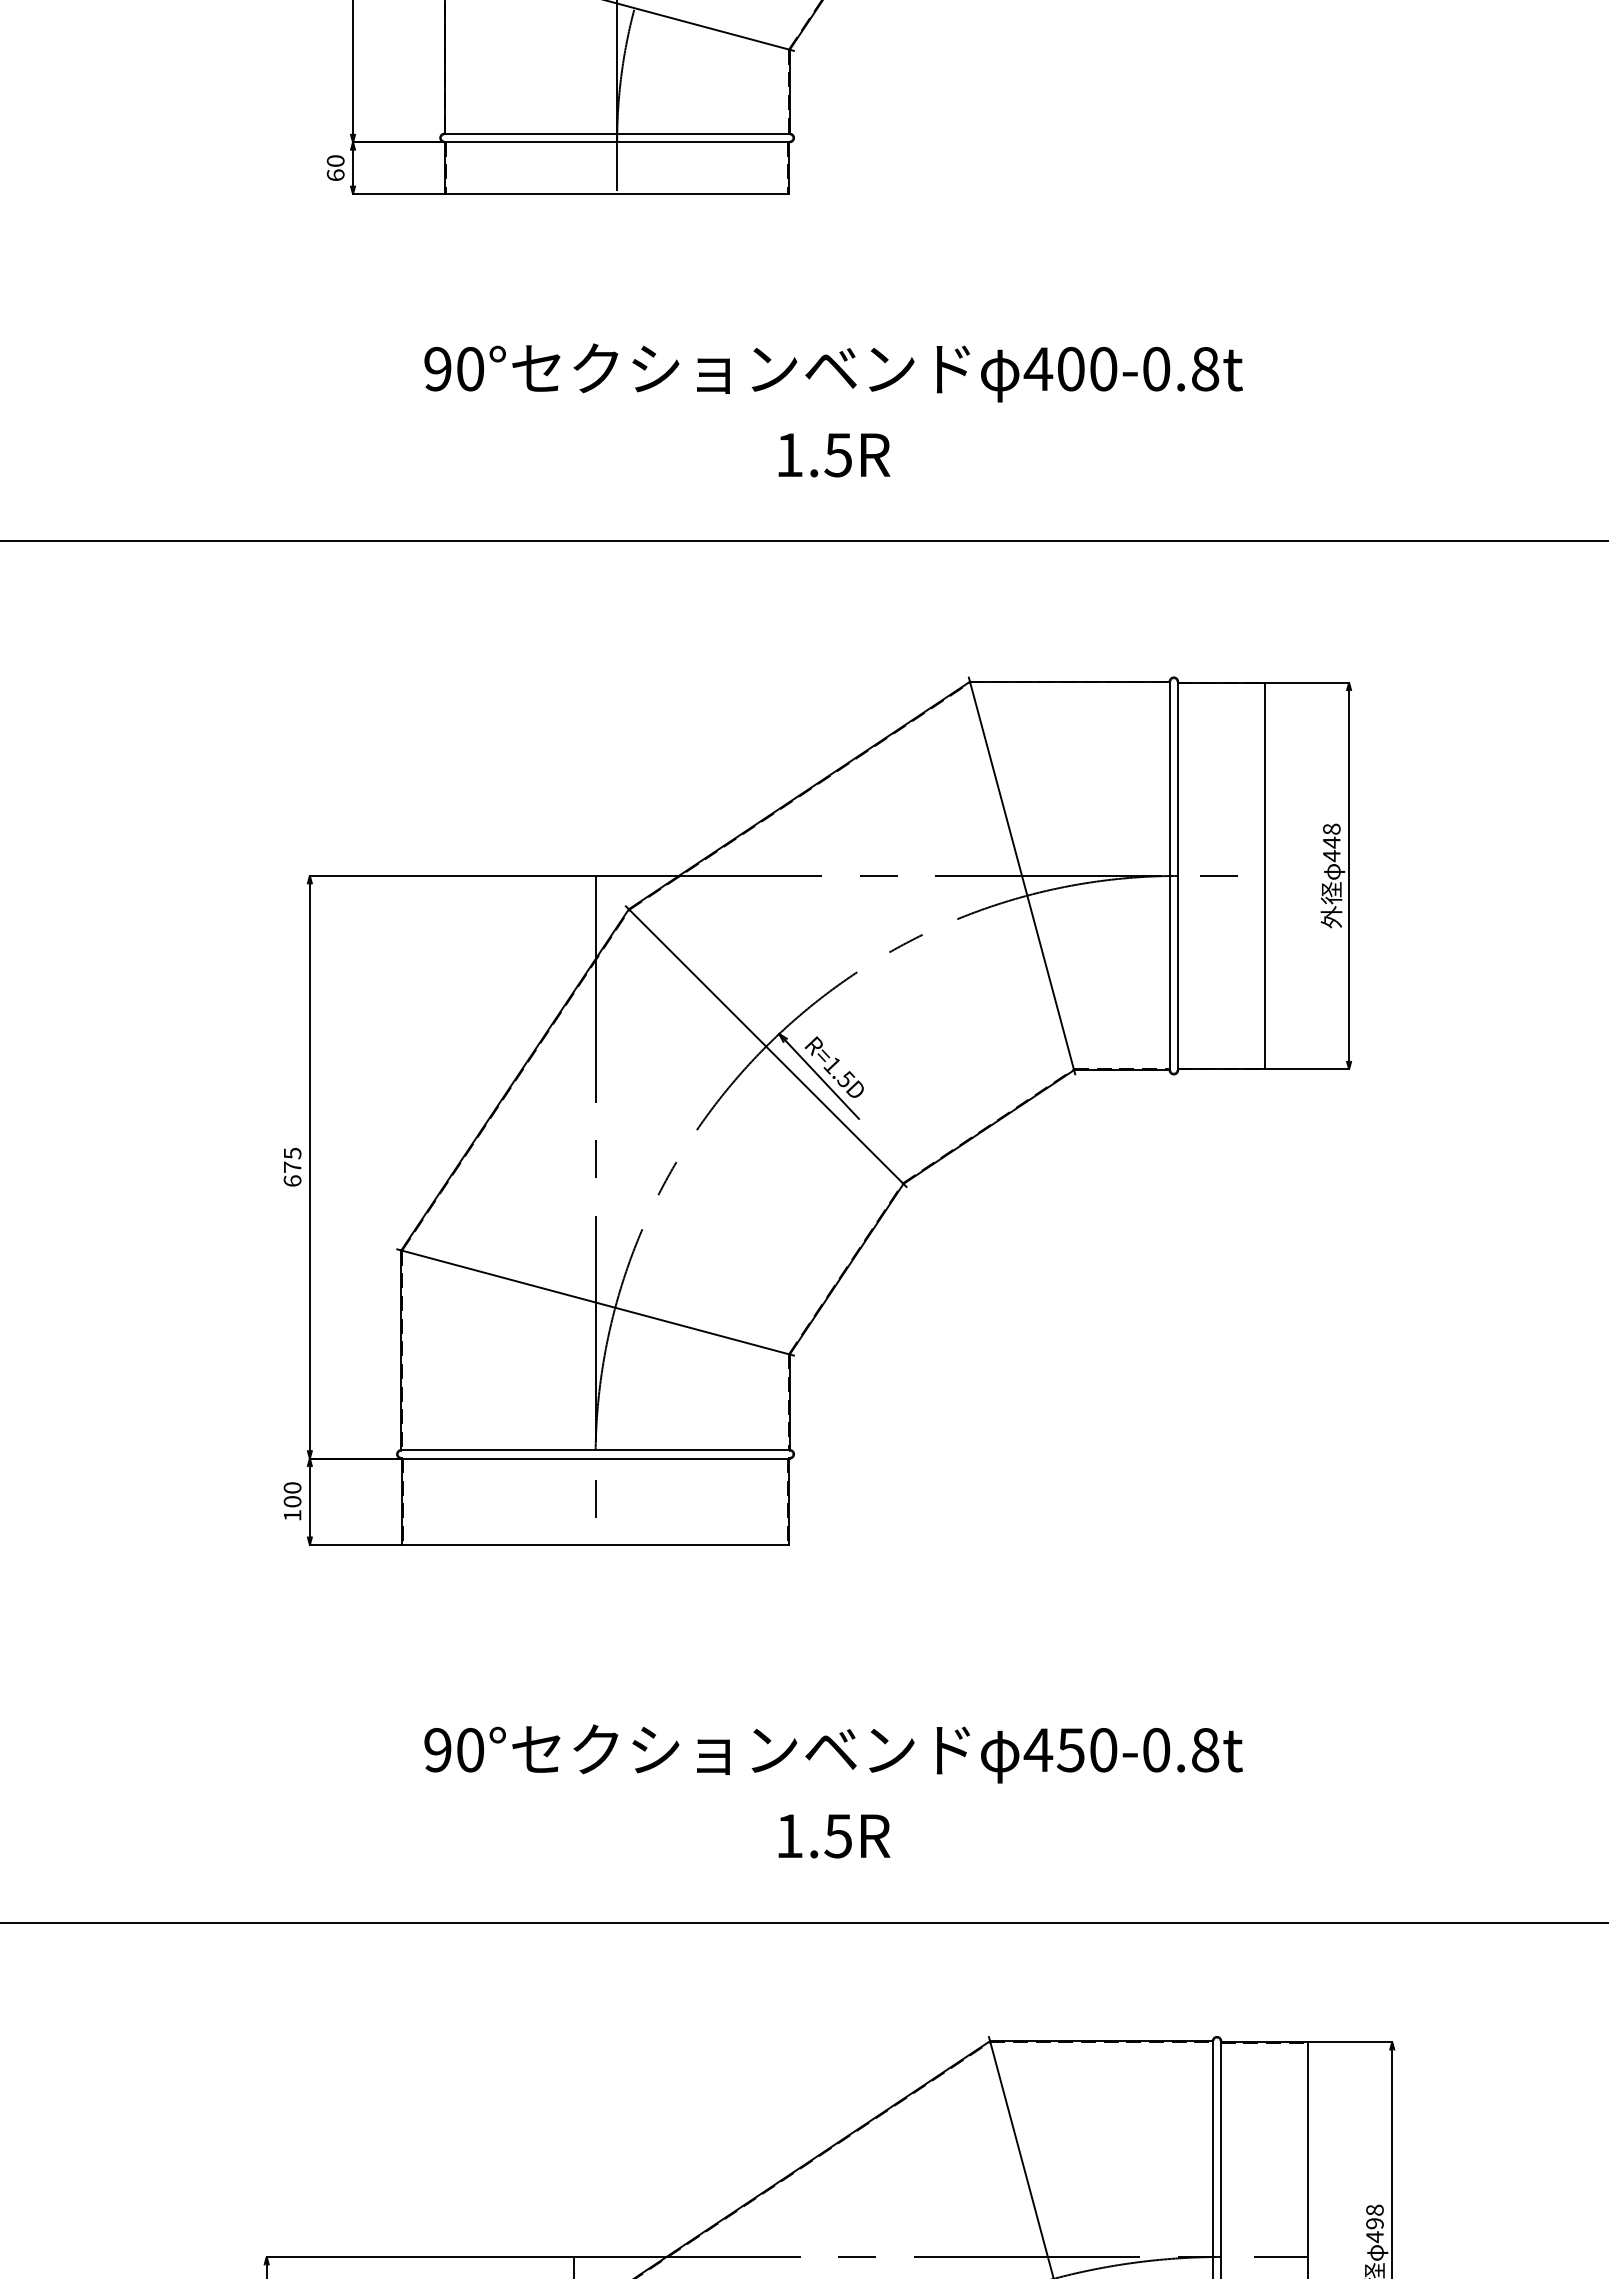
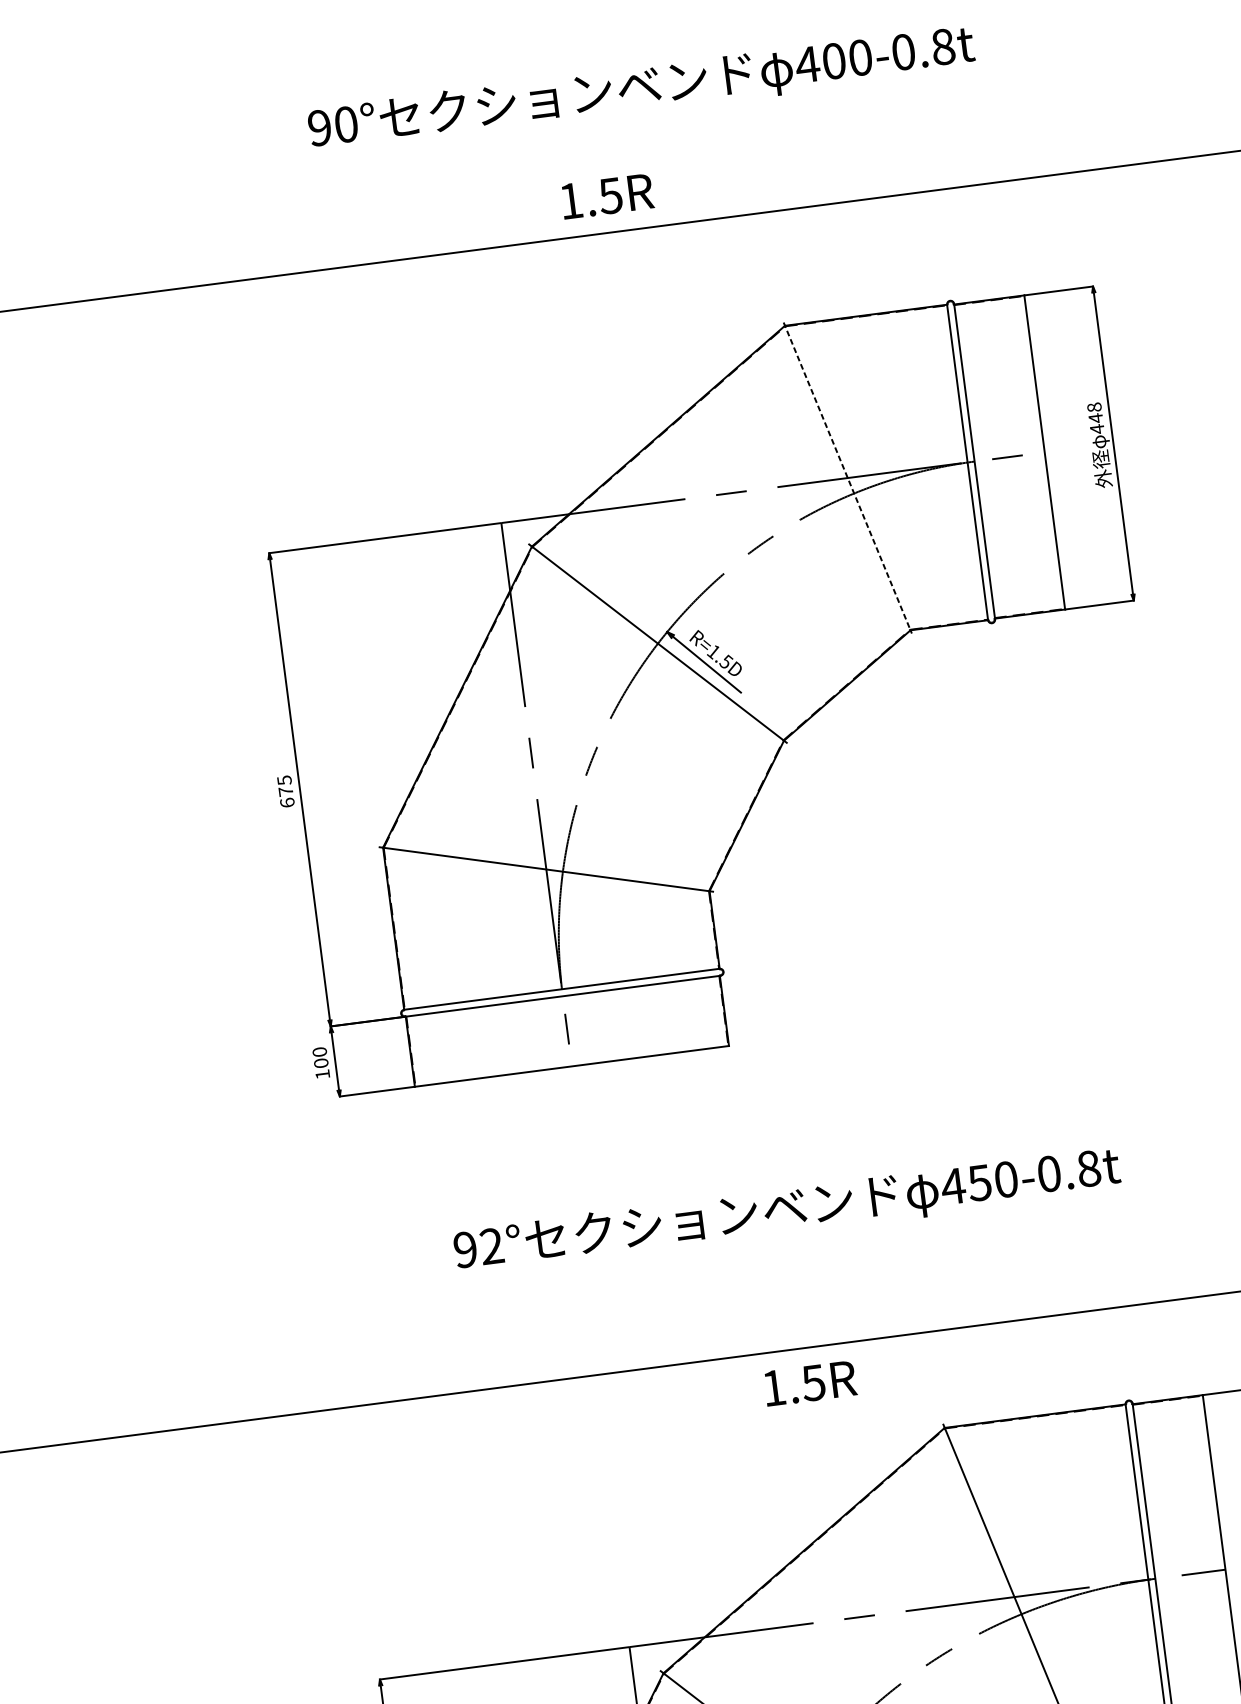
text: (834, 455) -> (607, 196), moved
line: (1022, 876) -> (848, 478), solid -> dashed
text: (470, 1750) -> (492, 1246), 90° -> 92°
text: (834, 1836) -> (810, 1383), moved

